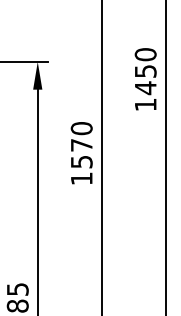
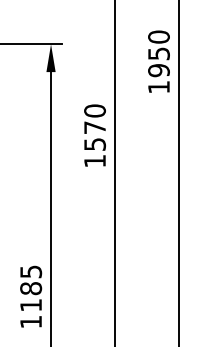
text: (145, 88) -> (158, 70), 1450 -> 1950

